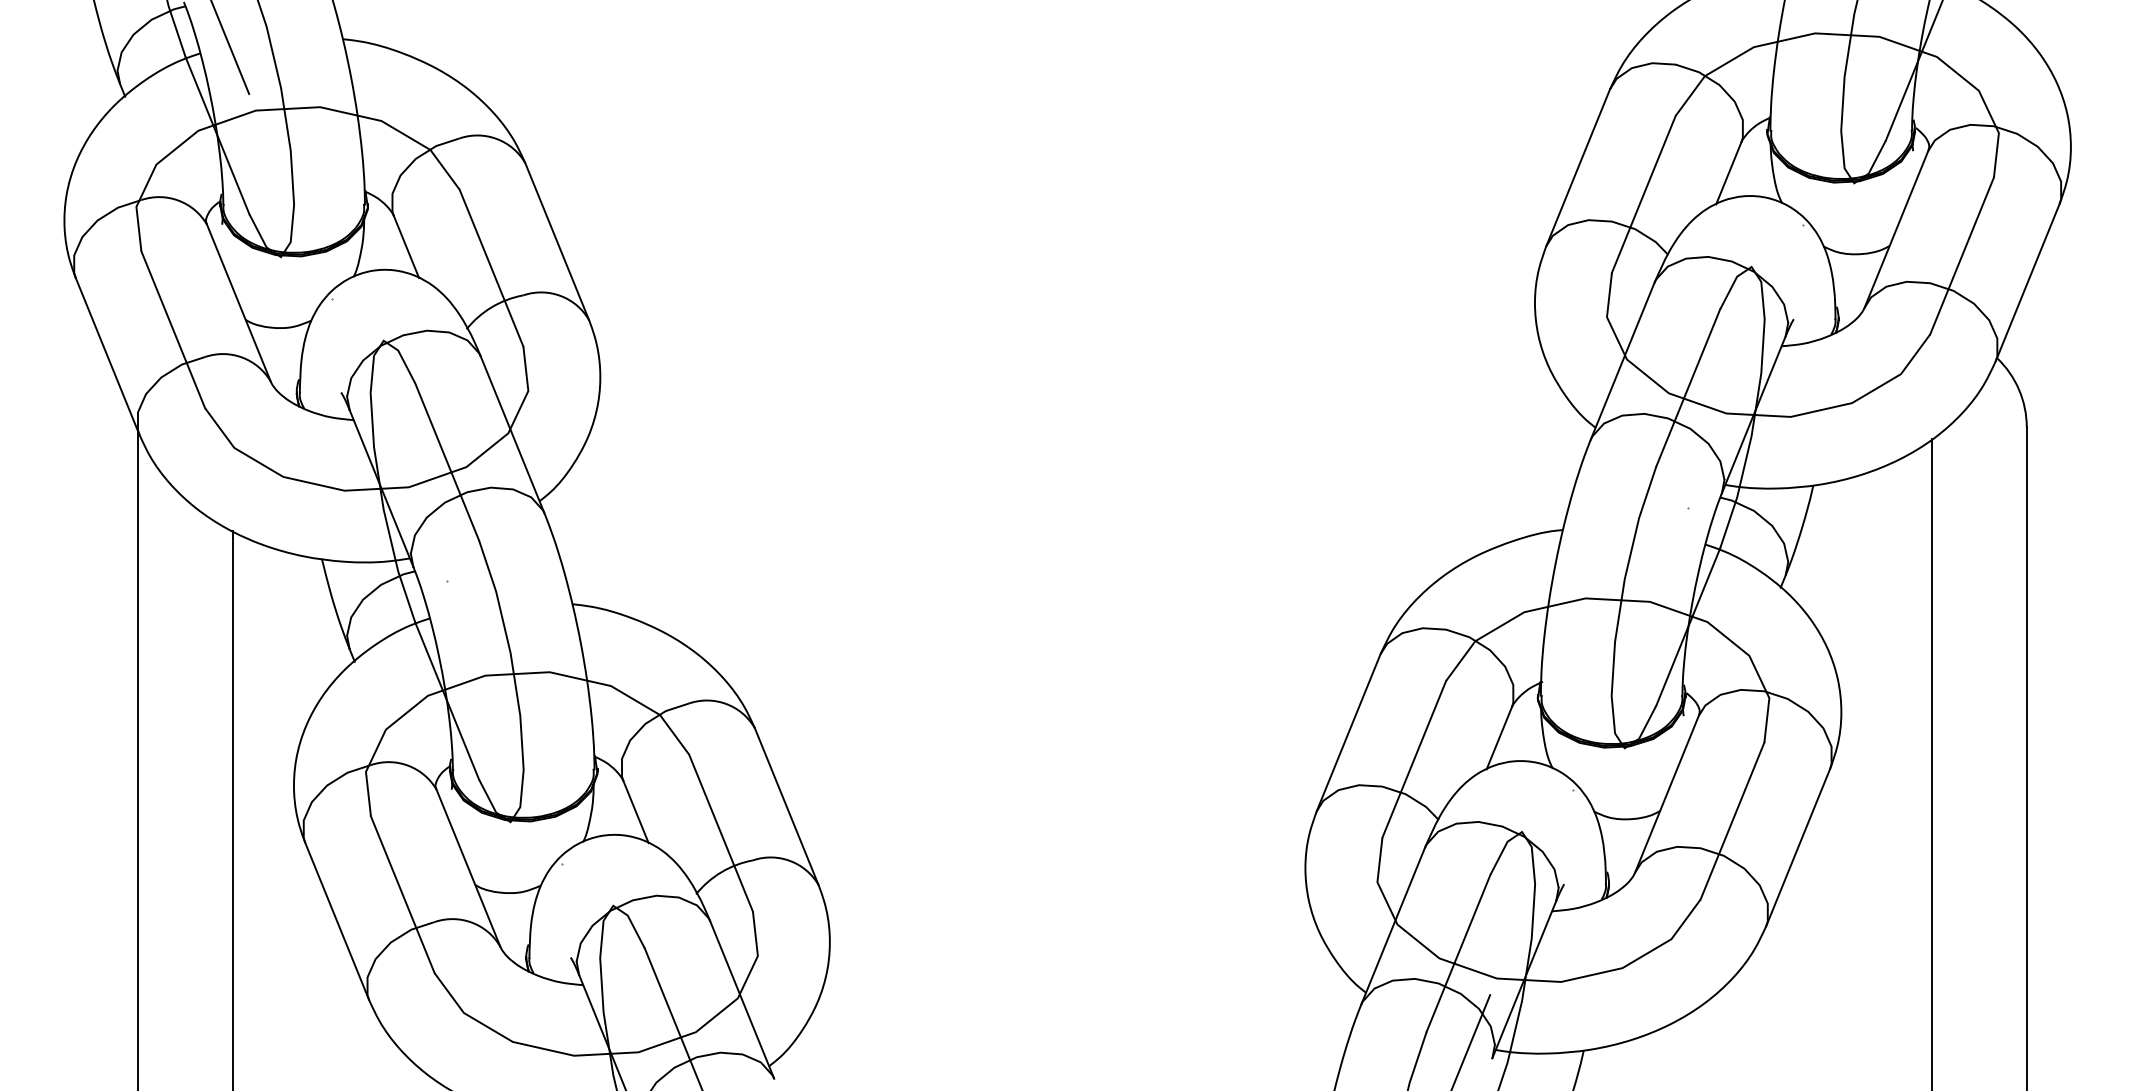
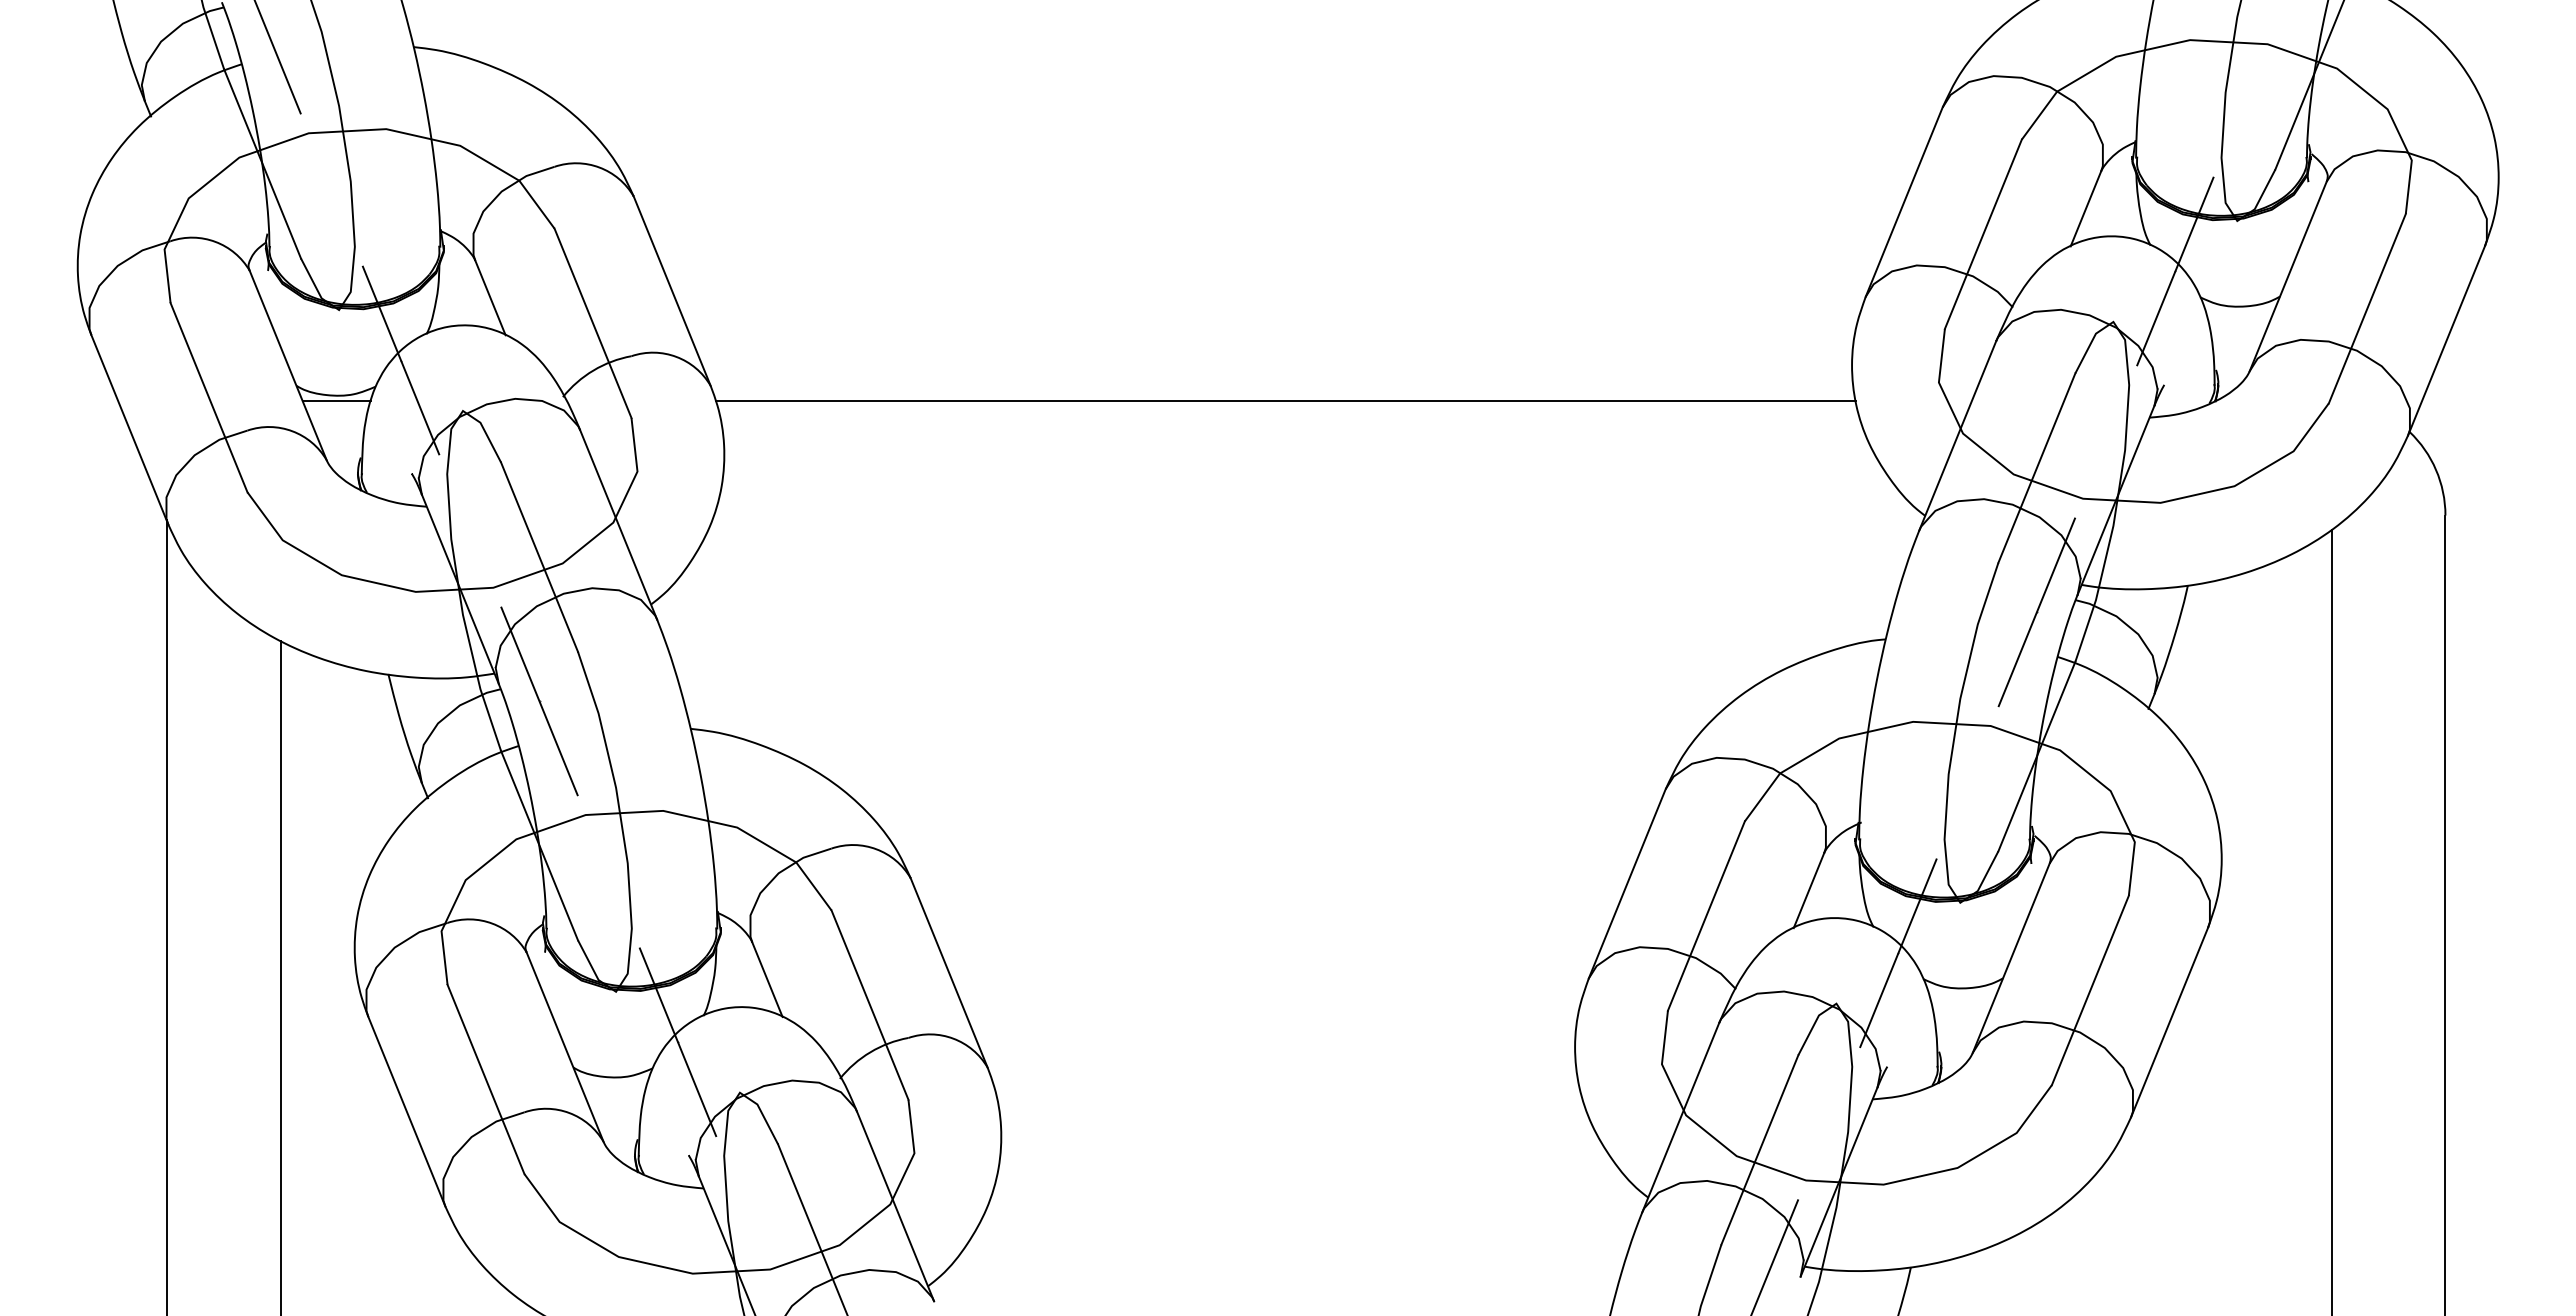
line: (1802, 225) -> (2174, 271), added
line: (331, 298) -> (400, 360), added
line: (278, 332) -> (336, 400), added
line: (1065, 332) -> (1285, 400), added
line: (1687, 507) -> (2036, 612), added
line: (447, 581) -> (539, 701), added
line: (1572, 789) -> (1897, 952), added
line: (561, 863) -> (677, 1041), added

